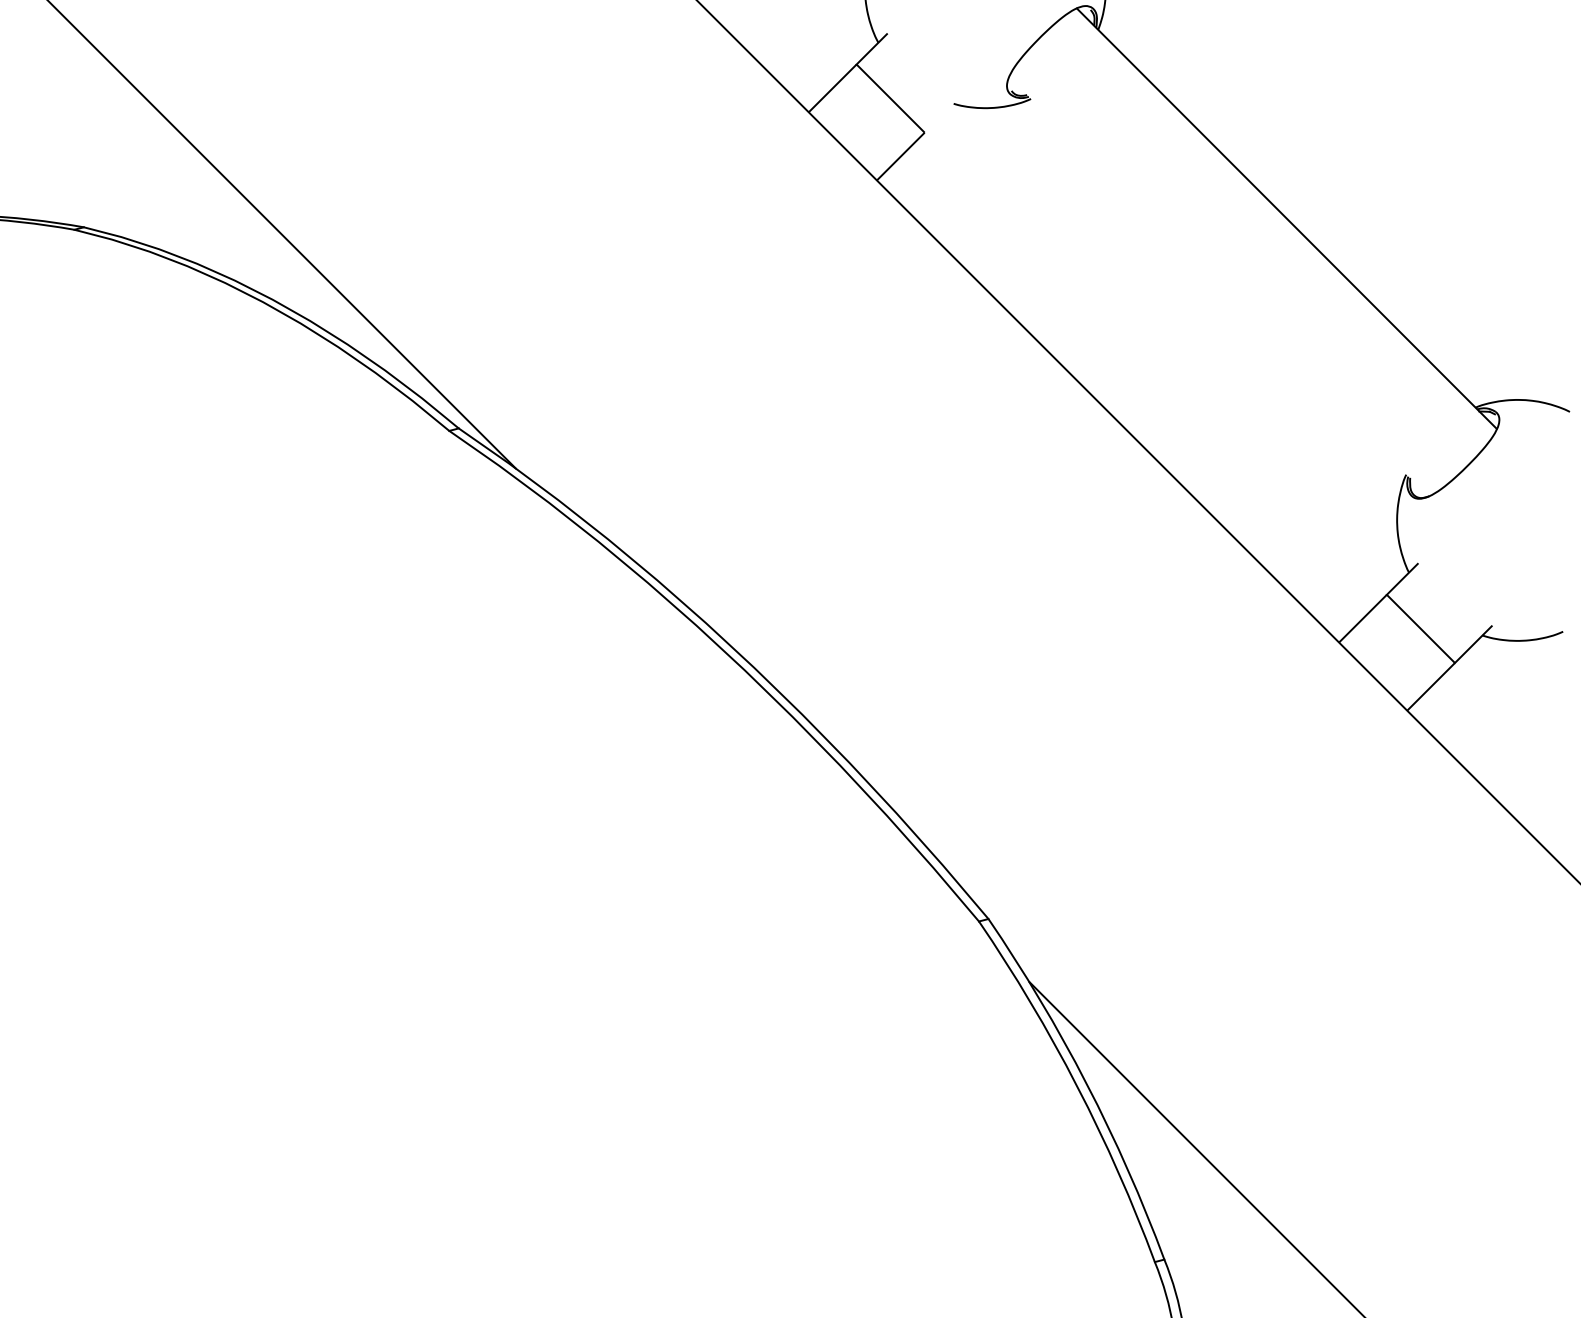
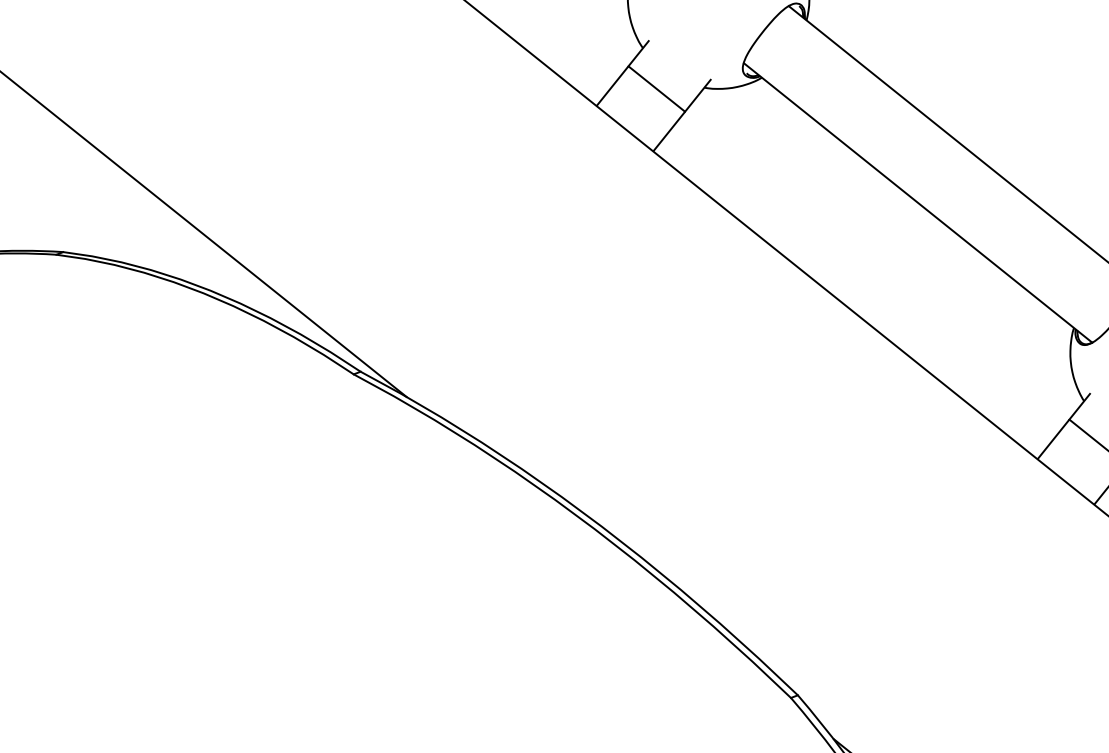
line: (943, 113) -> (697, 95), added
line: (1218, 286) -> (917, 202), added

